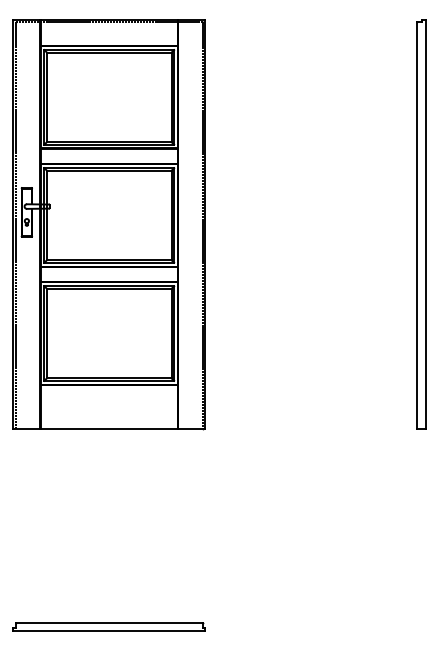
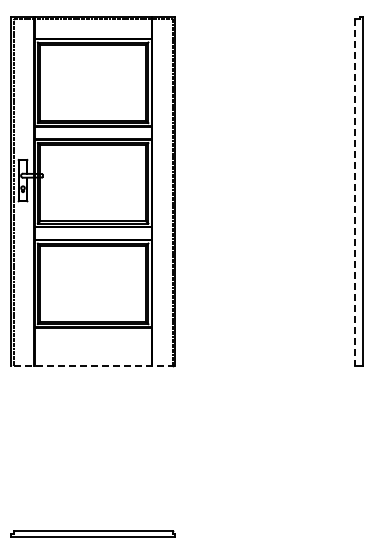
line: (417, 226) -> (355, 192), solid -> dashed
line: (109, 429) -> (93, 365), solid -> dashed

